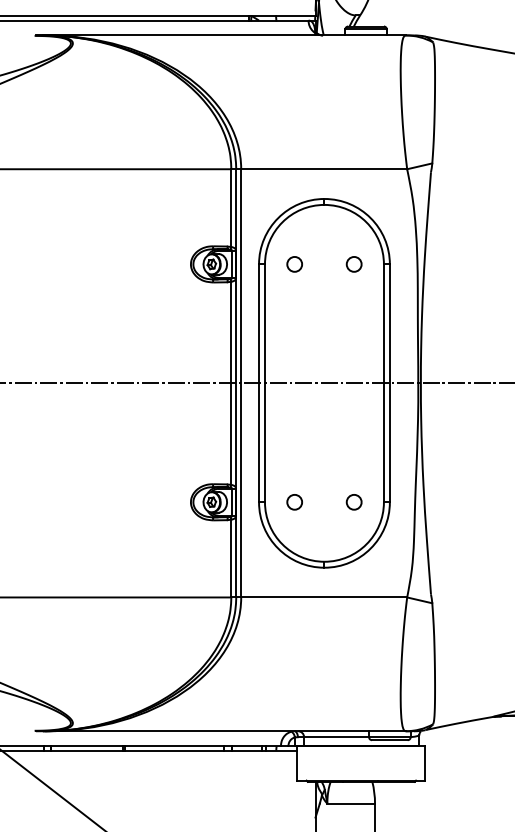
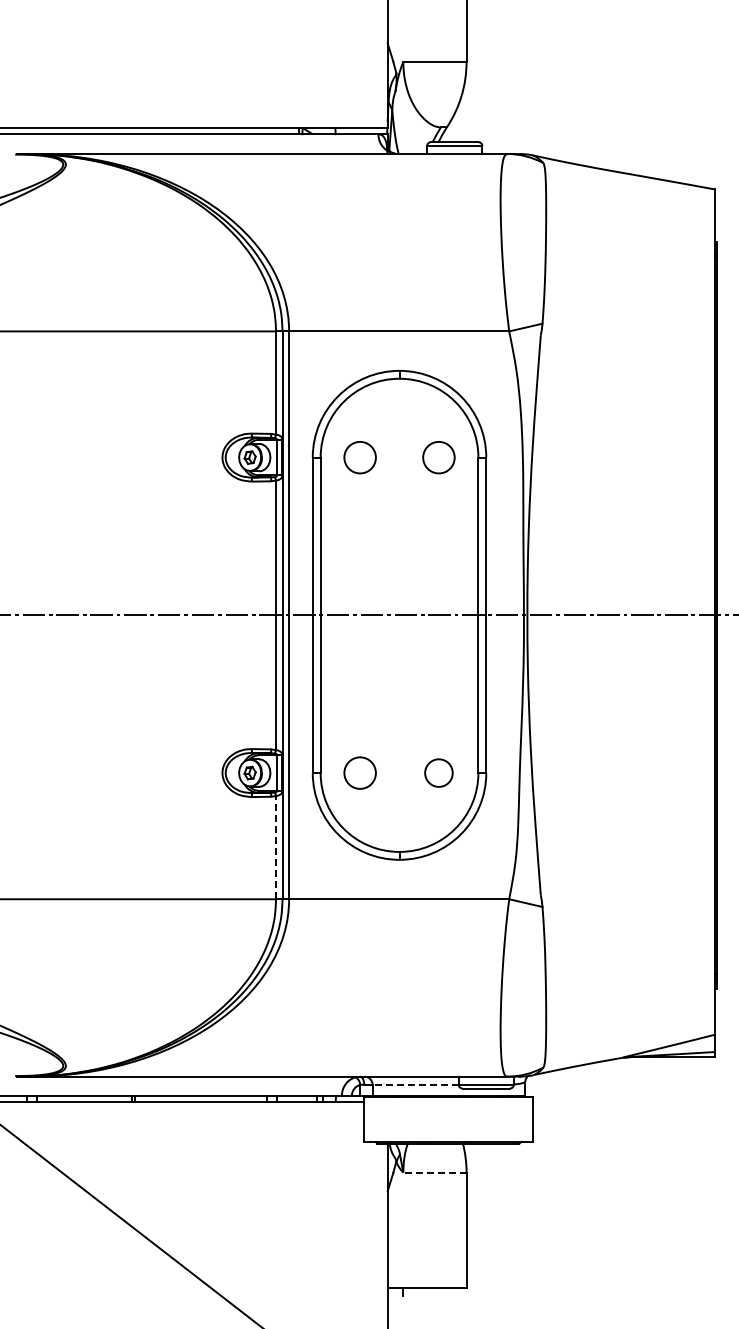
circle: (294, 264) -> (359, 457), size x1.6
circle: (353, 264) -> (438, 457), size x1.6
circle: (294, 501) -> (359, 772), size x1.6
circle: (353, 501) -> (438, 772), size x1.4
line: (231, 558) -> (276, 847), solid -> dashed
line: (336, 737) -> (415, 1084), solid -> dashed
line: (350, 803) -> (434, 1172), solid -> dashed

